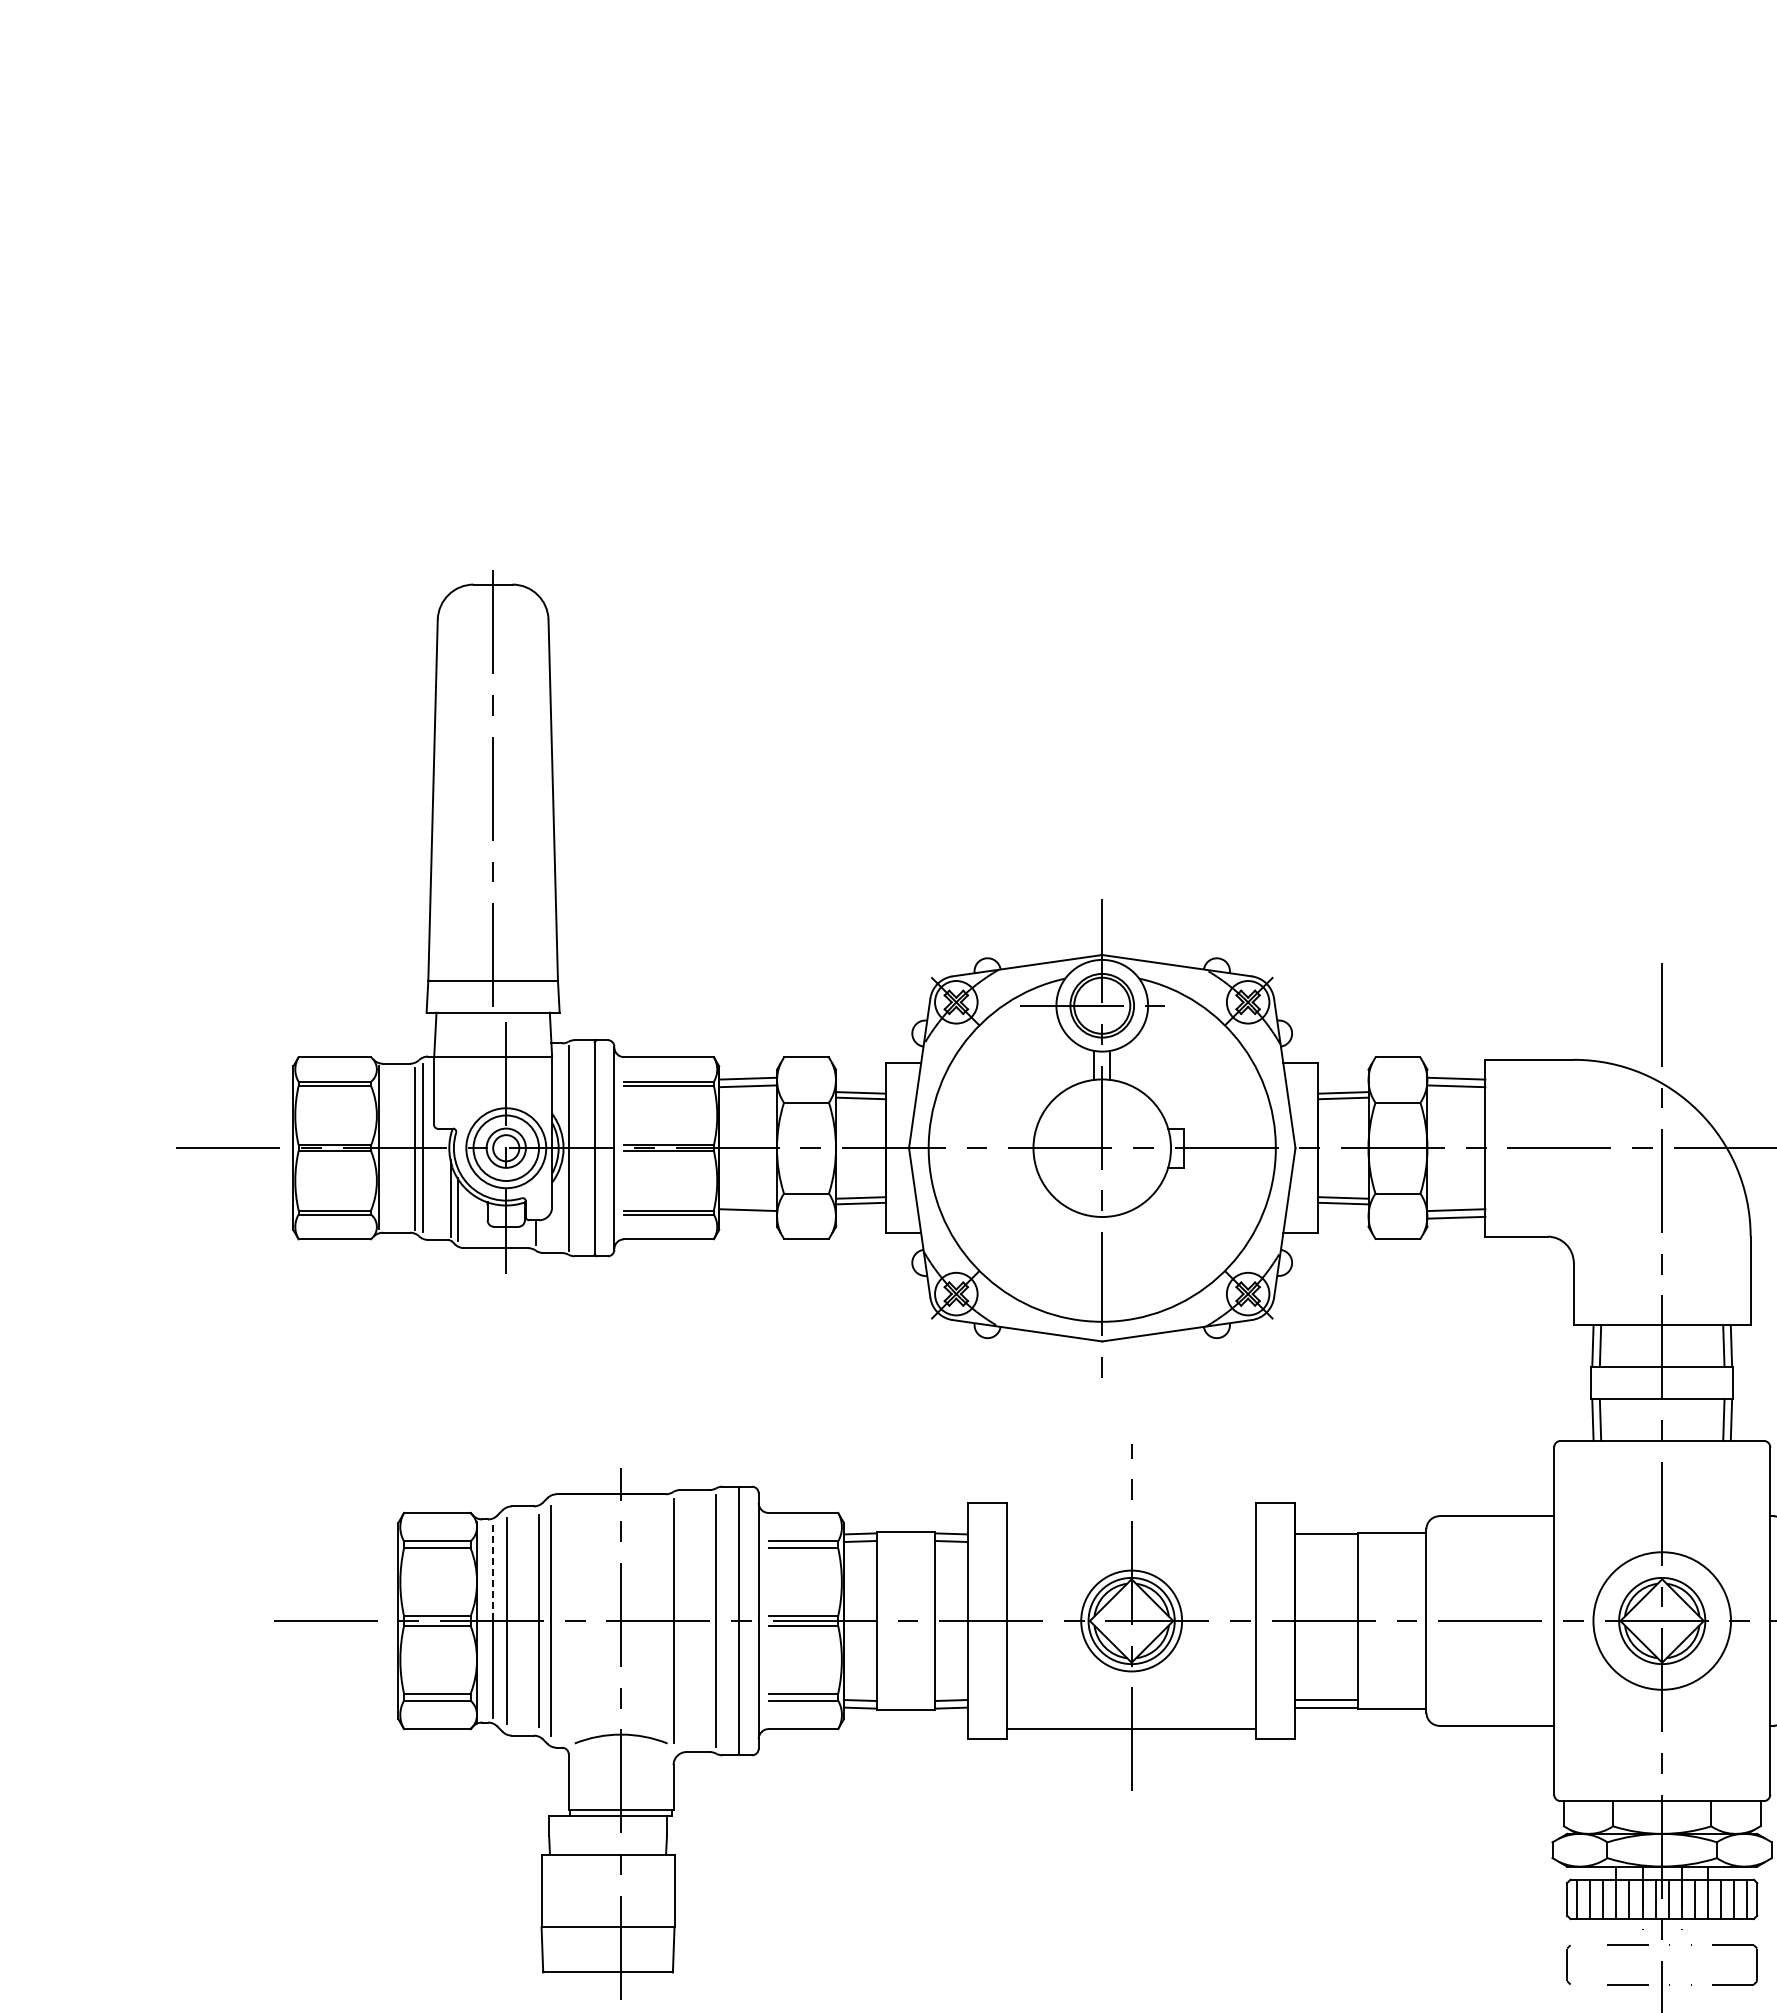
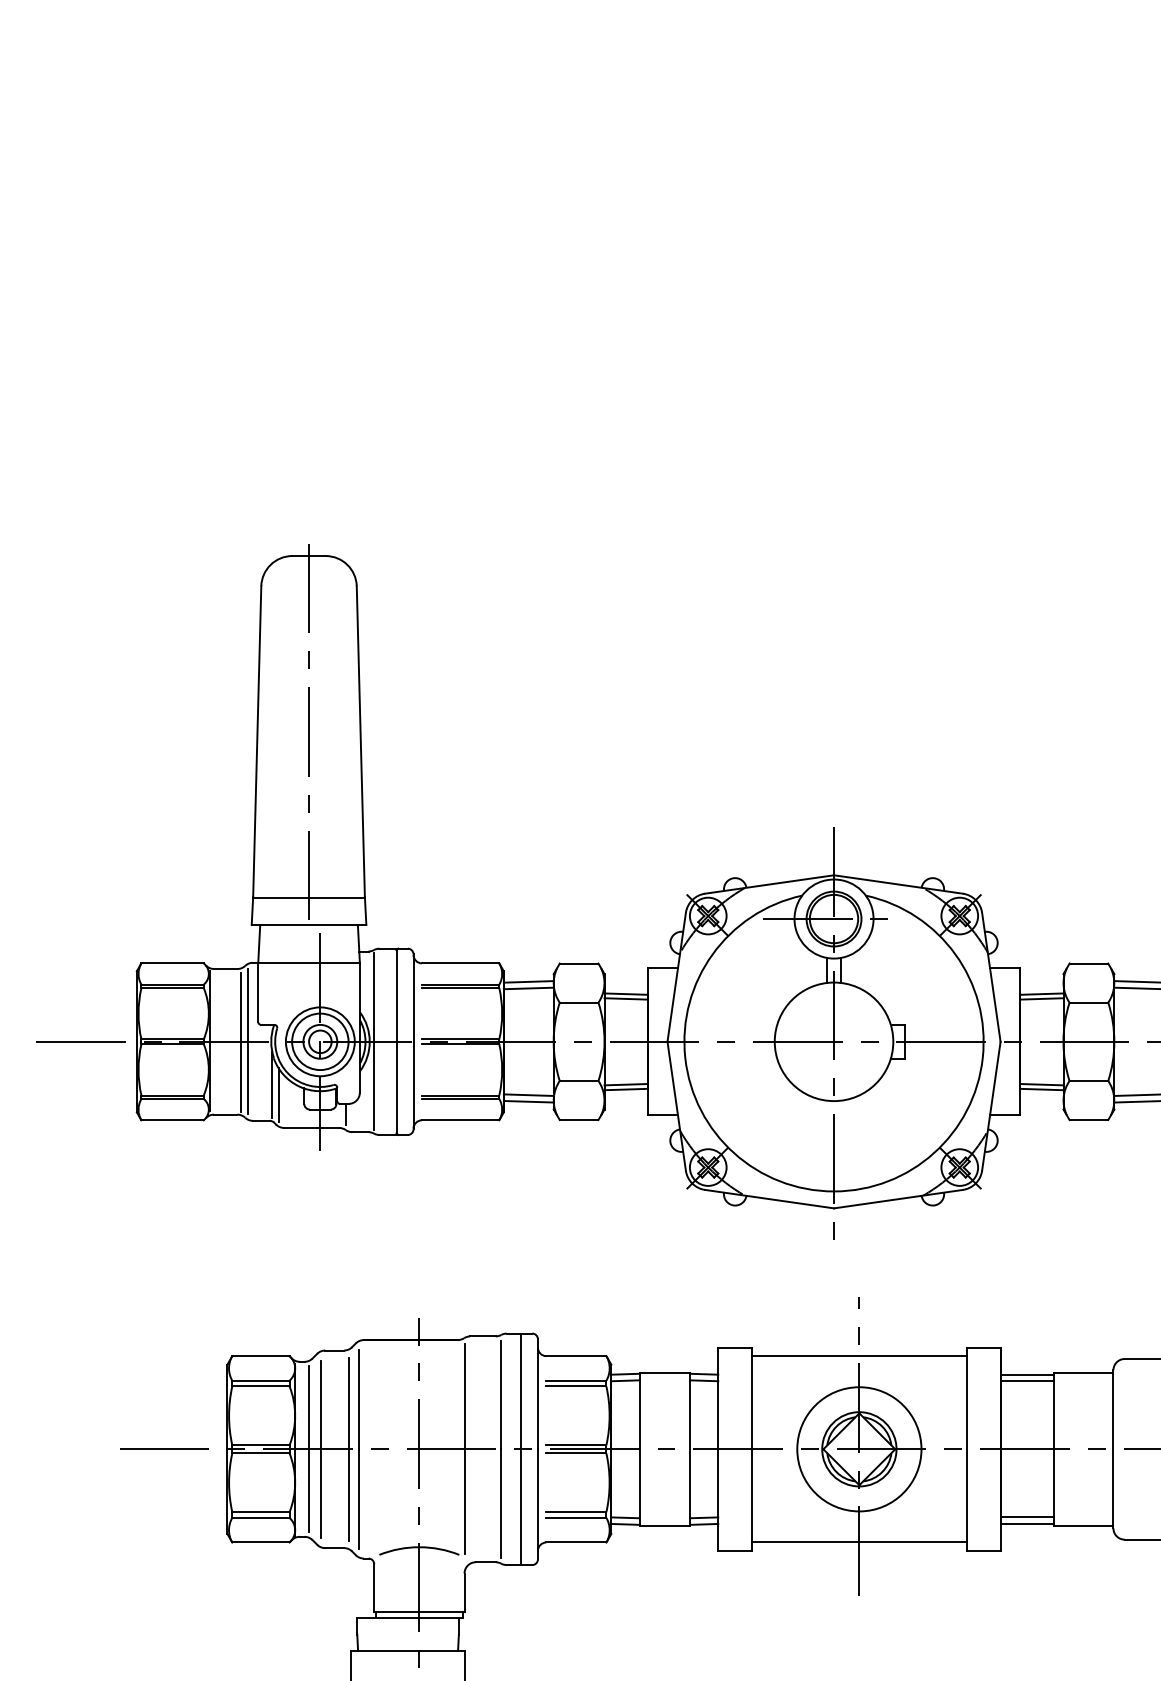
line: (748, 1217) -> (529, 1101), added
line: (1131, 1512) -> (859, 1355), added
line: (1326, 1542) -> (1027, 1381), added
line: (493, 1573) -> (309, 1408), dashed -> solid
circle: (1131, 1620) -> (859, 1448), size x1.43

